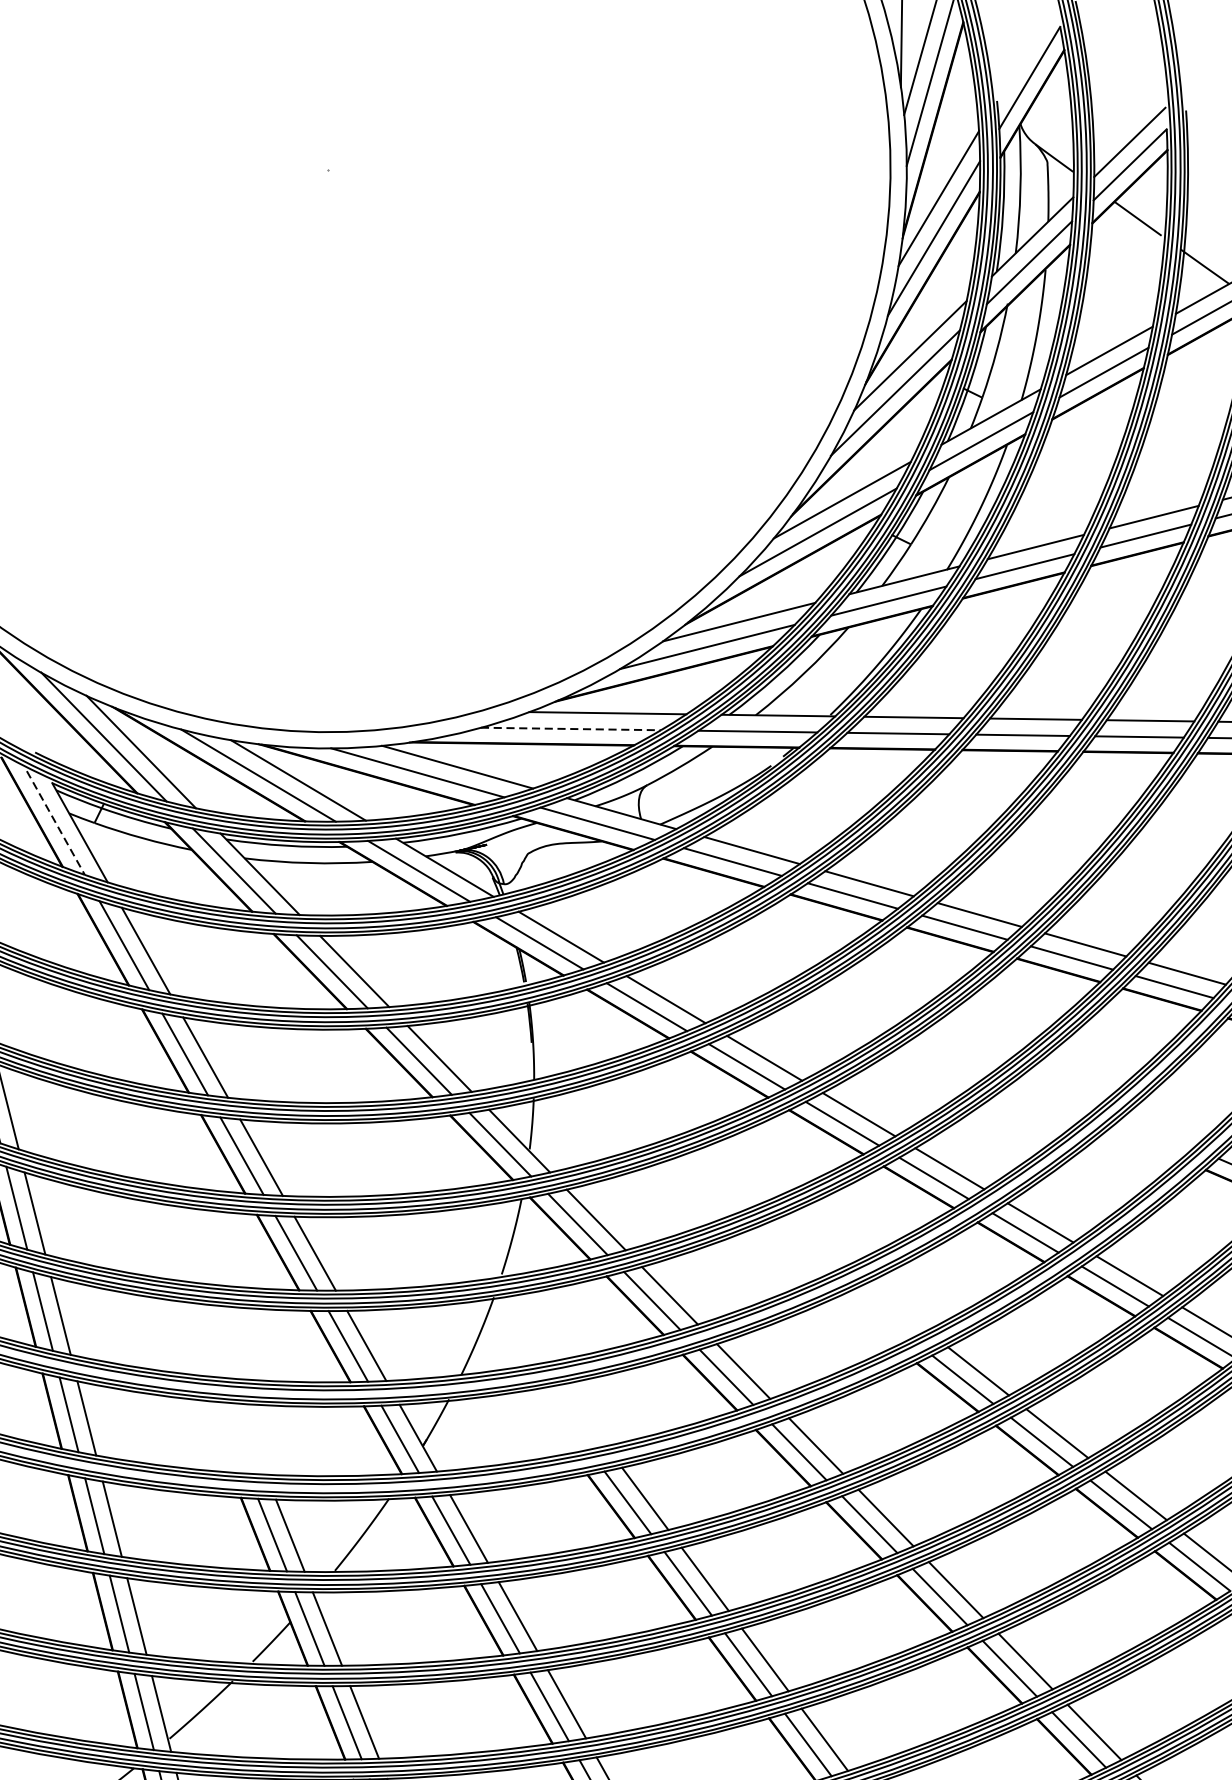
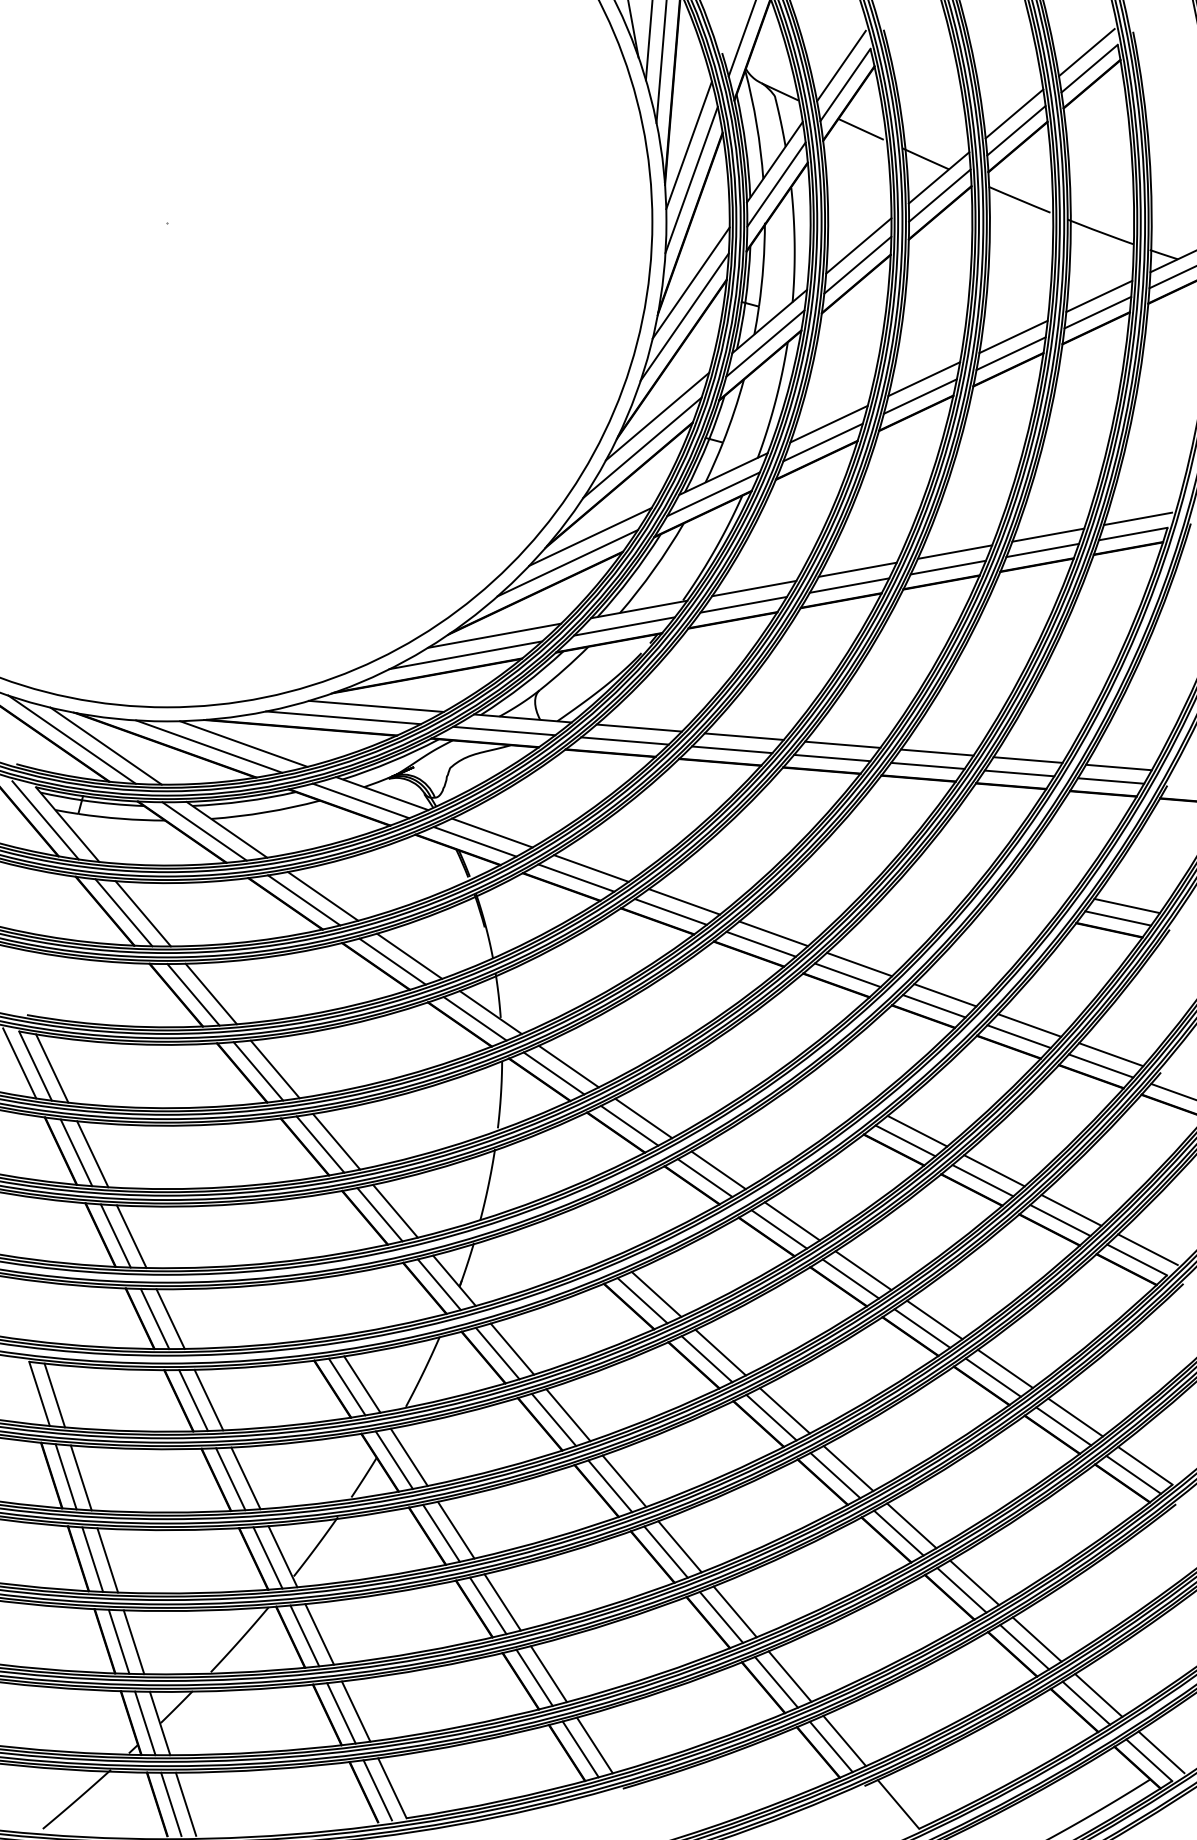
line: (570, 729) -> (465, 655), dashed -> solid
line: (55, 823) -> (45, 820), dashed -> solid

